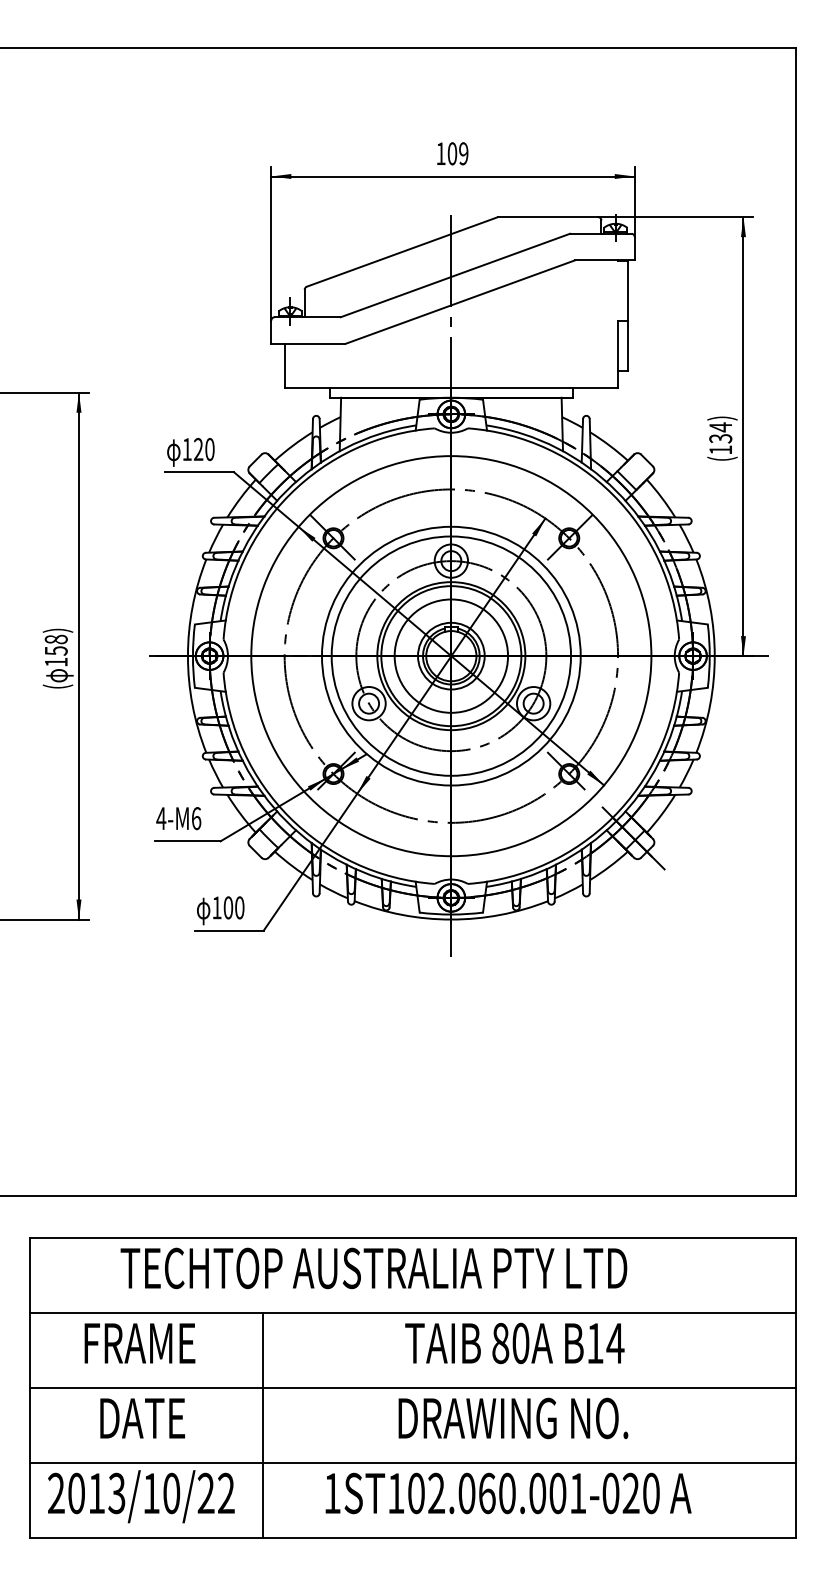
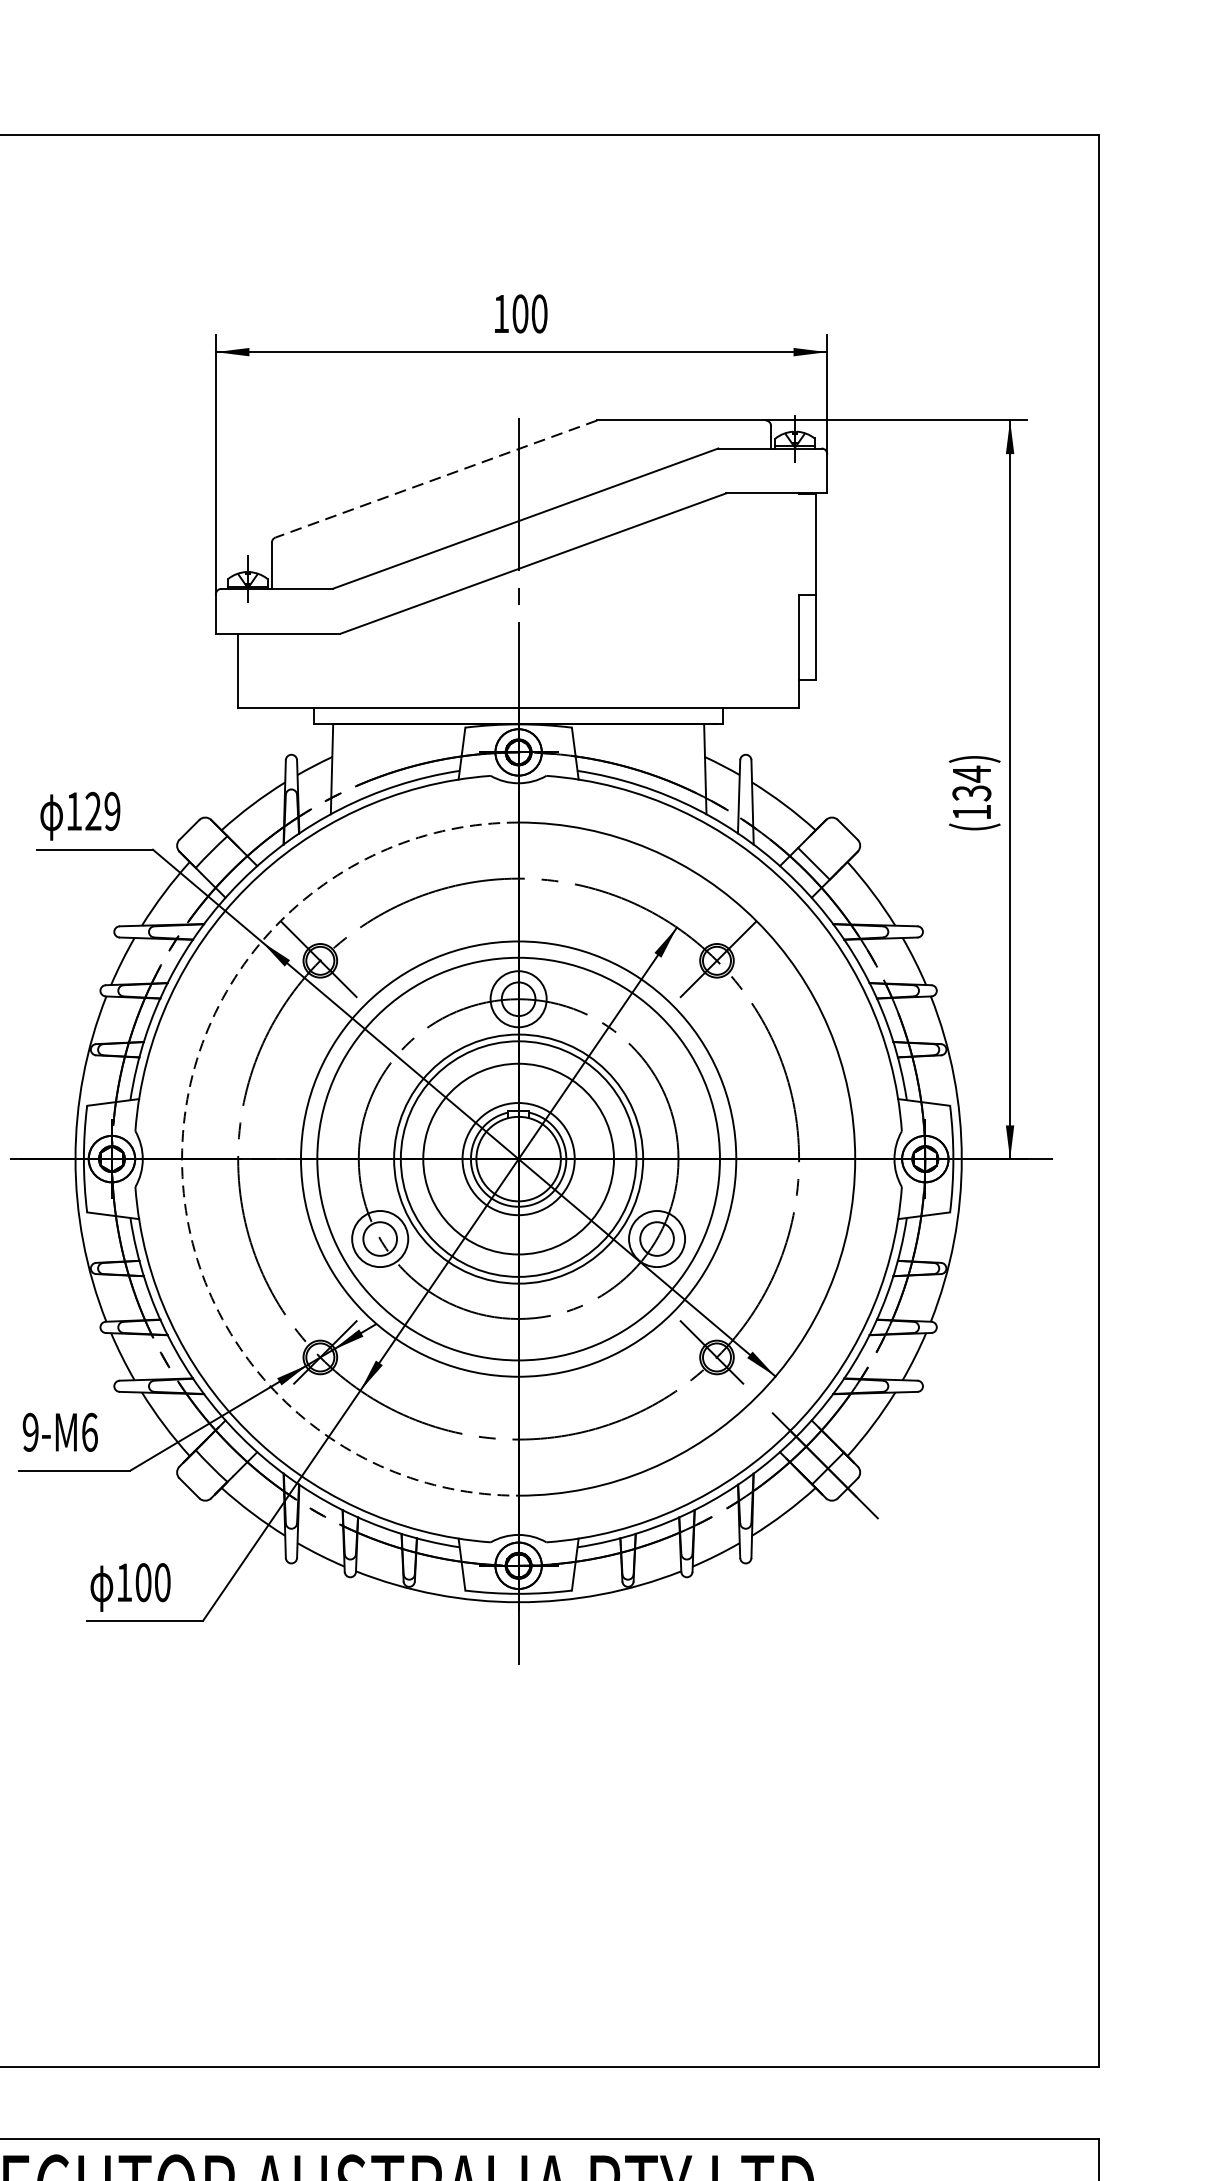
text: (463, 153) -> (539, 313), 109 -> 100
line: (402, 251) -> (436, 478), solid -> dashed
text: (209, 449) -> (111, 811), 120 -> 129
arc: (251, 656) -> (182, 1159), solid -> dashed
text: (161, 818) -> (30, 1432), 4-M6 -> 9-M6

